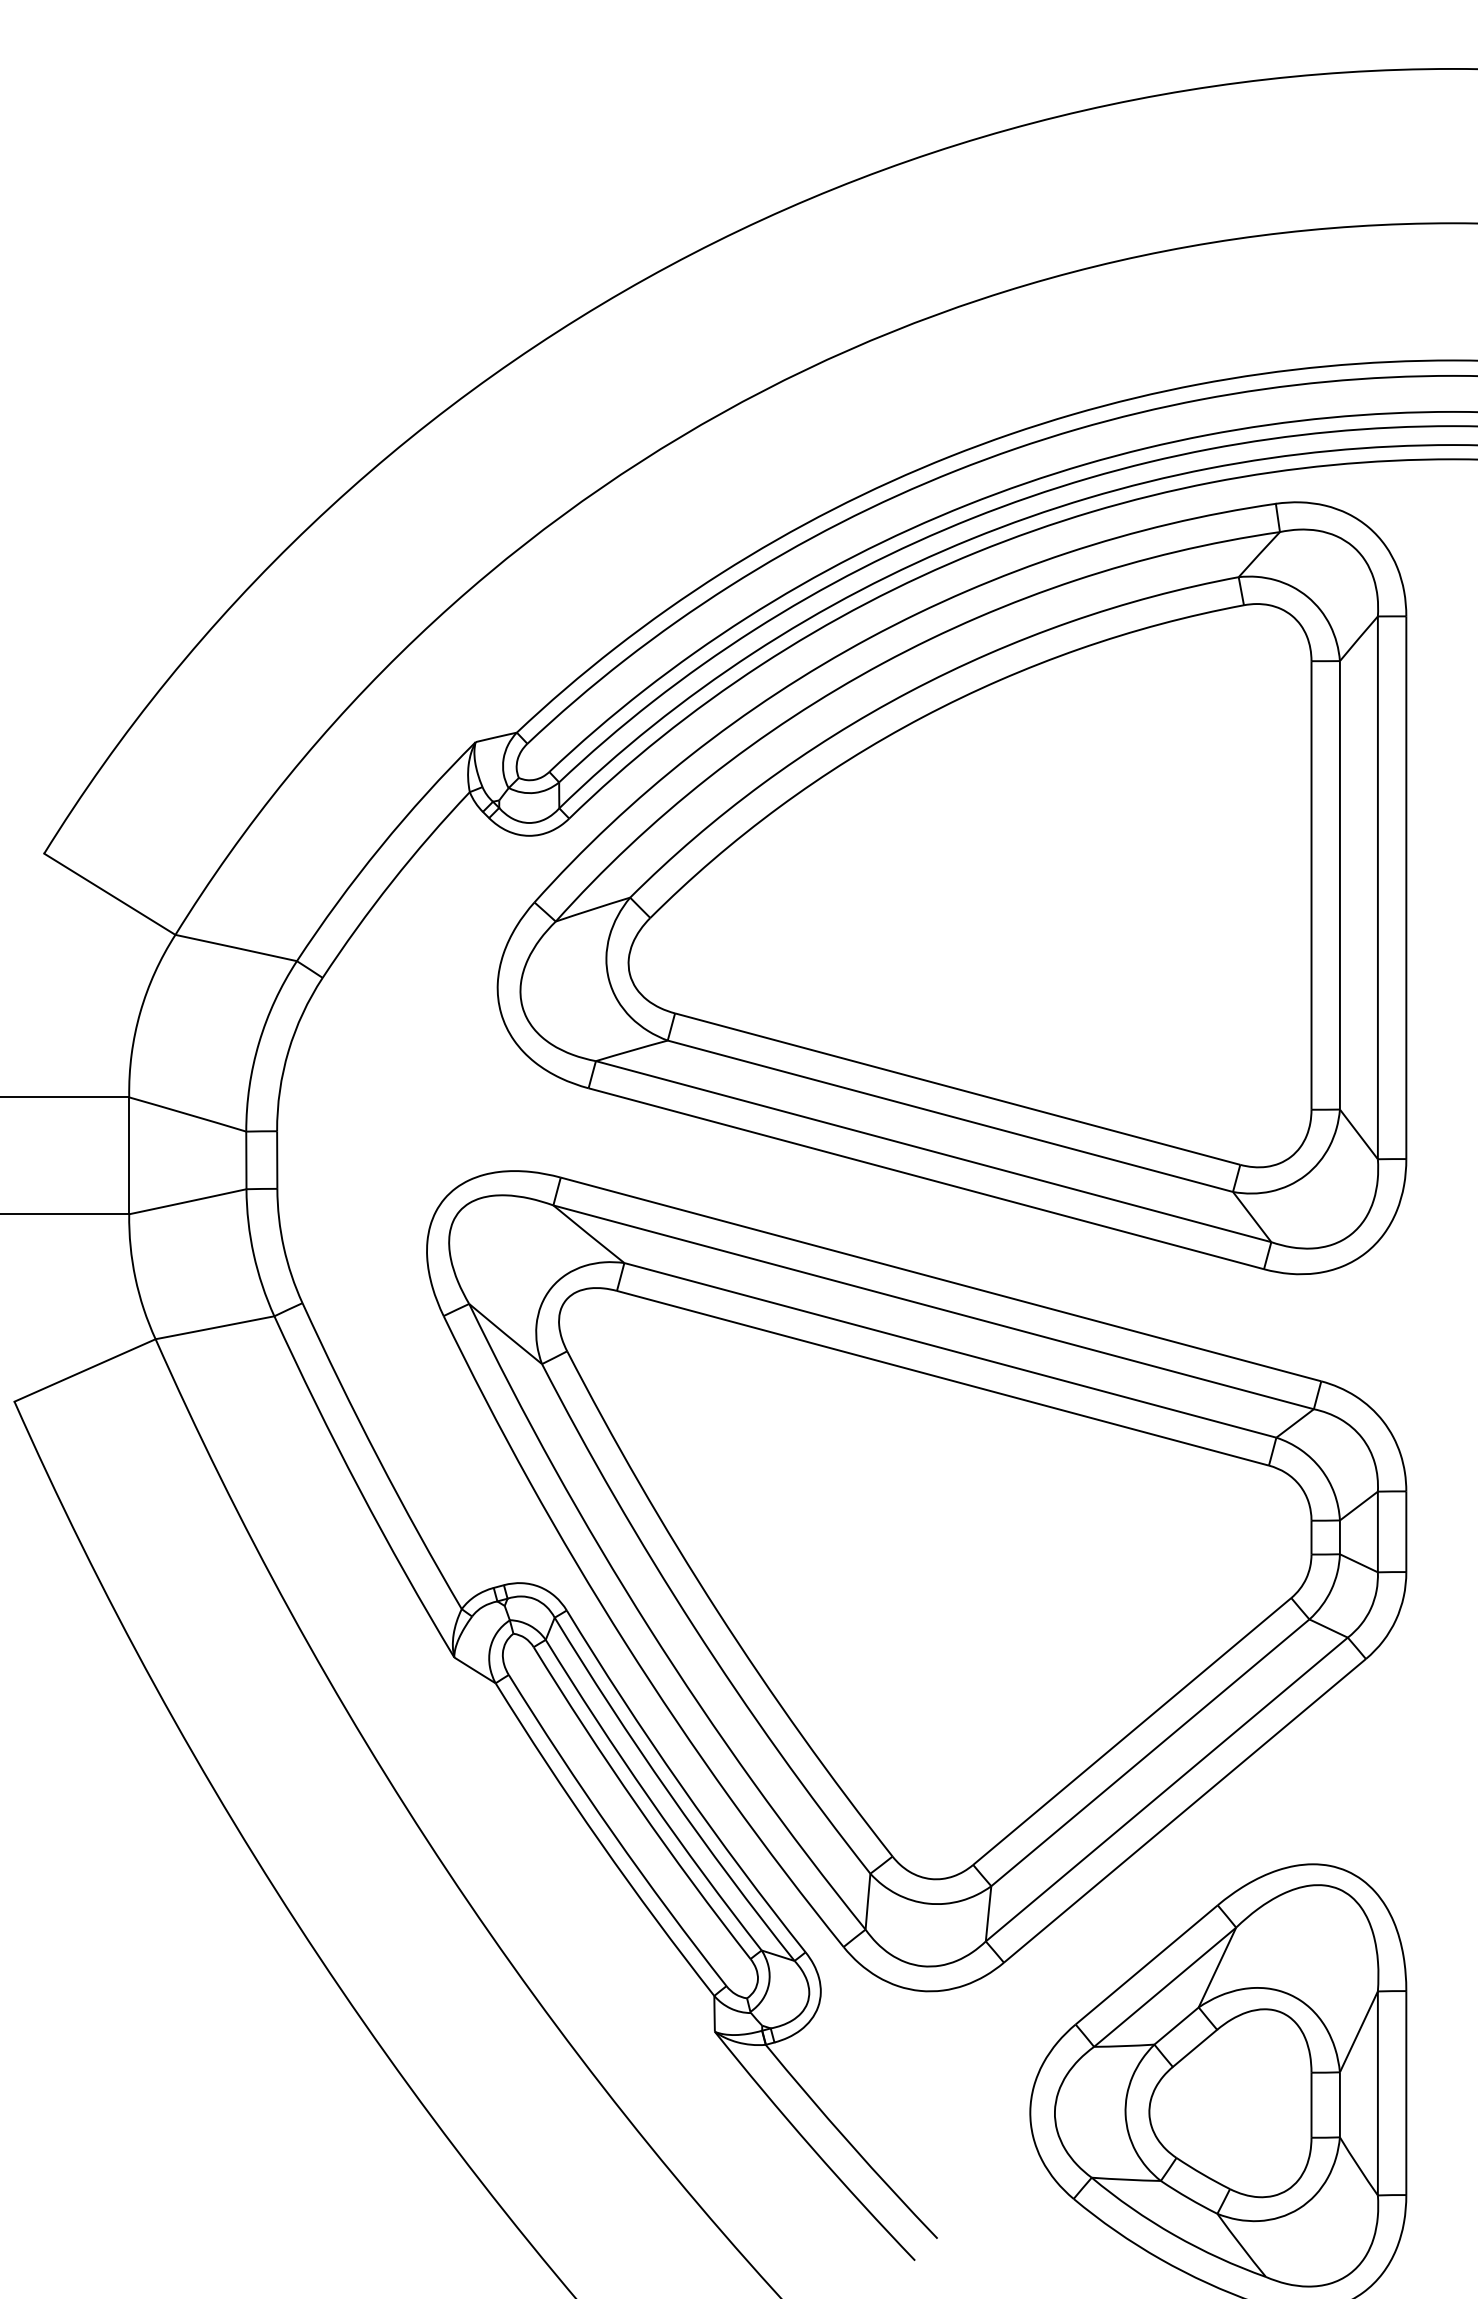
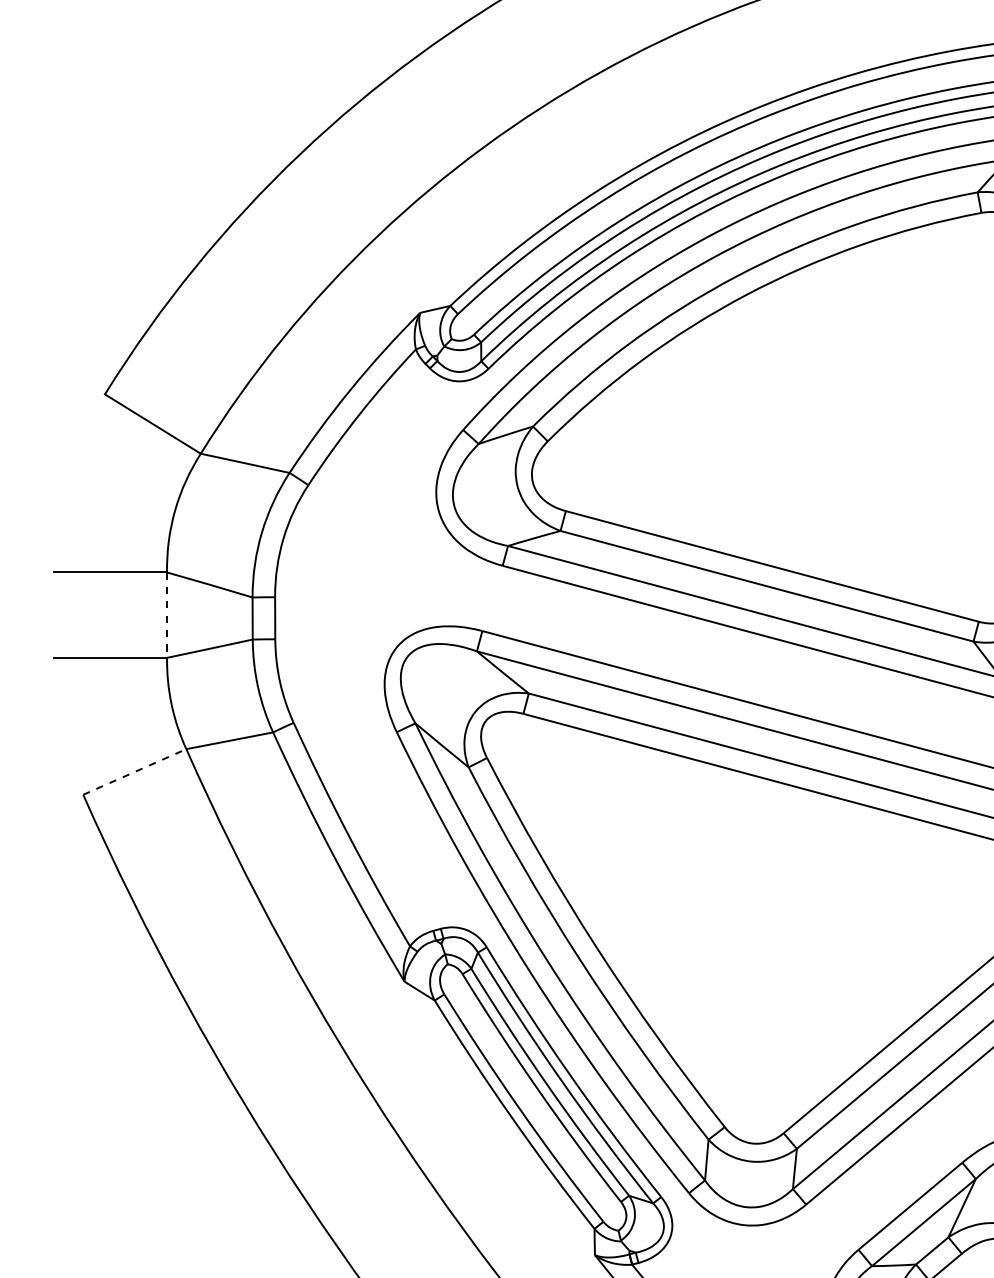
line: (129, 1156) -> (167, 615), solid -> dashed
line: (85, 1370) -> (135, 772), solid -> dashed

